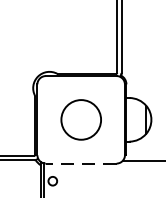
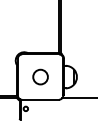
circle: (81, 118) -> (40, 76), size x0.71
line: (81, 163) -> (40, 99), dashed -> solid

